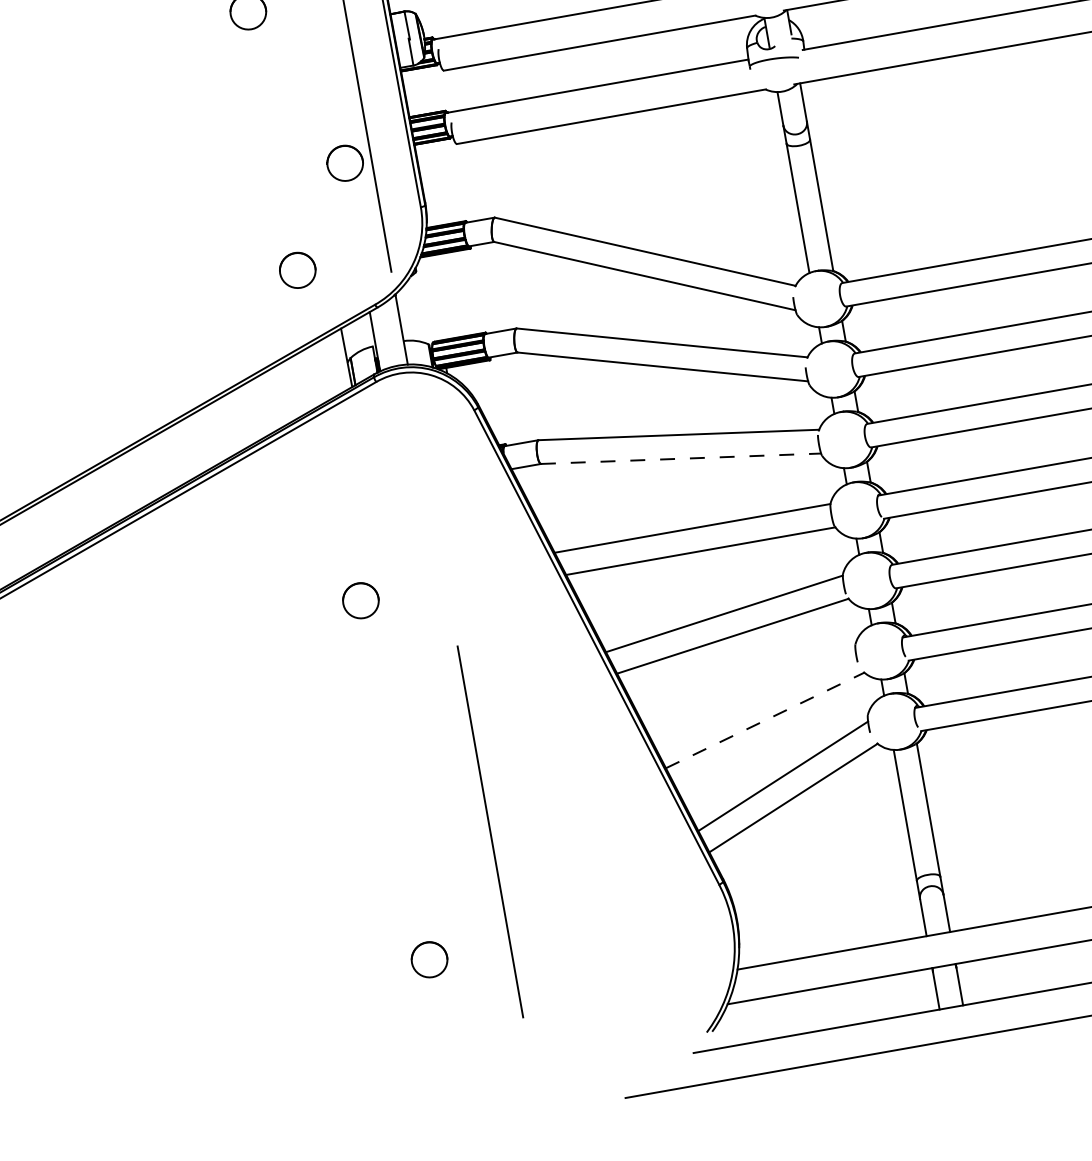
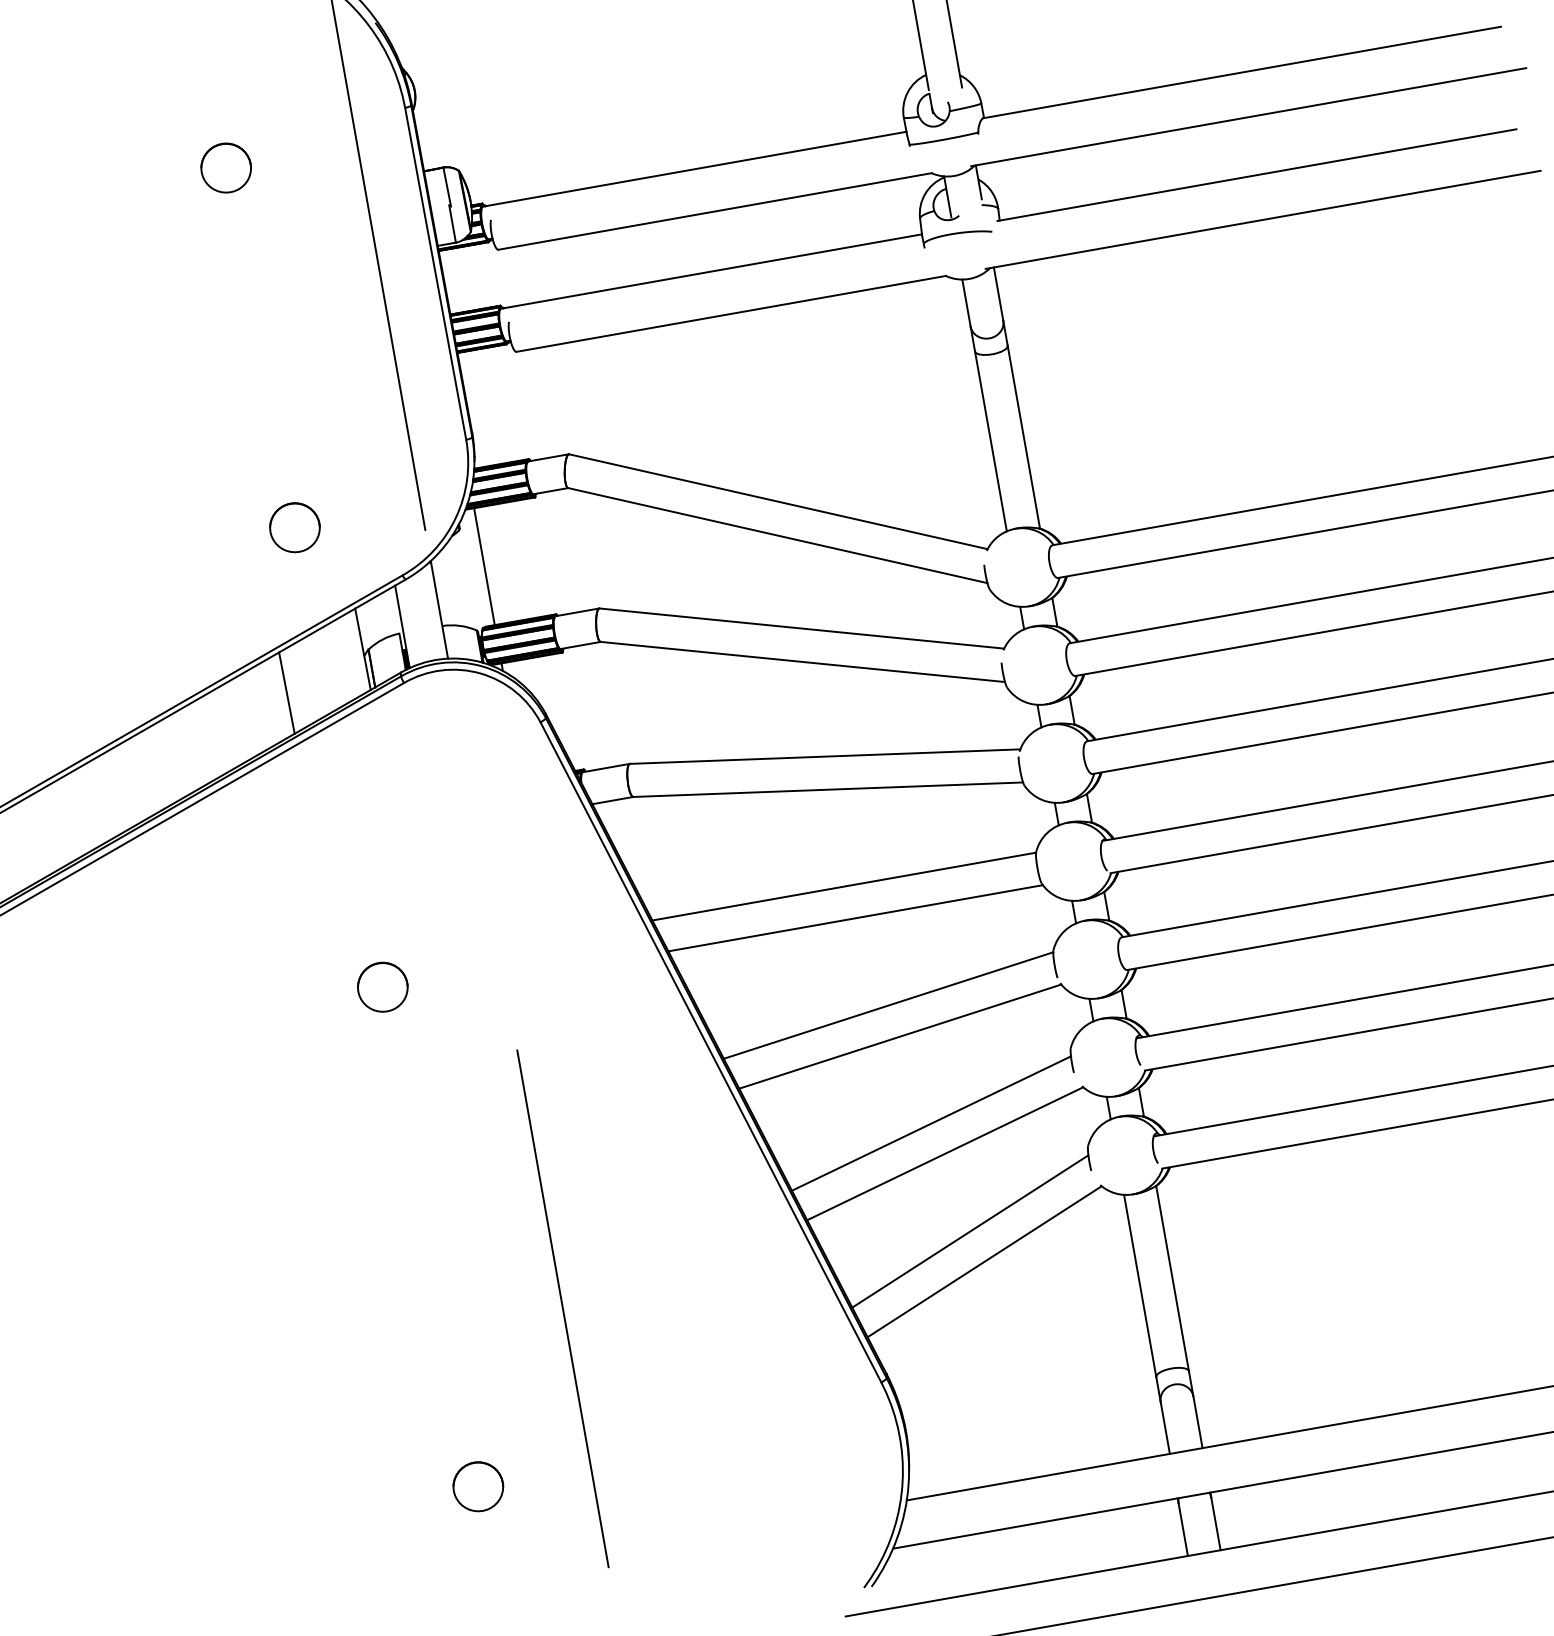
part: (344, 163) -> (360, 378), removed
line: (434, 298) -> (484, 566), added
line: (291, 388) -> (286, 692), added
line: (681, 458) -> (828, 789), dashed -> solid
line: (754, 698) -> (930, 1123), added
line: (765, 720) -> (945, 1153), dashed -> solid

